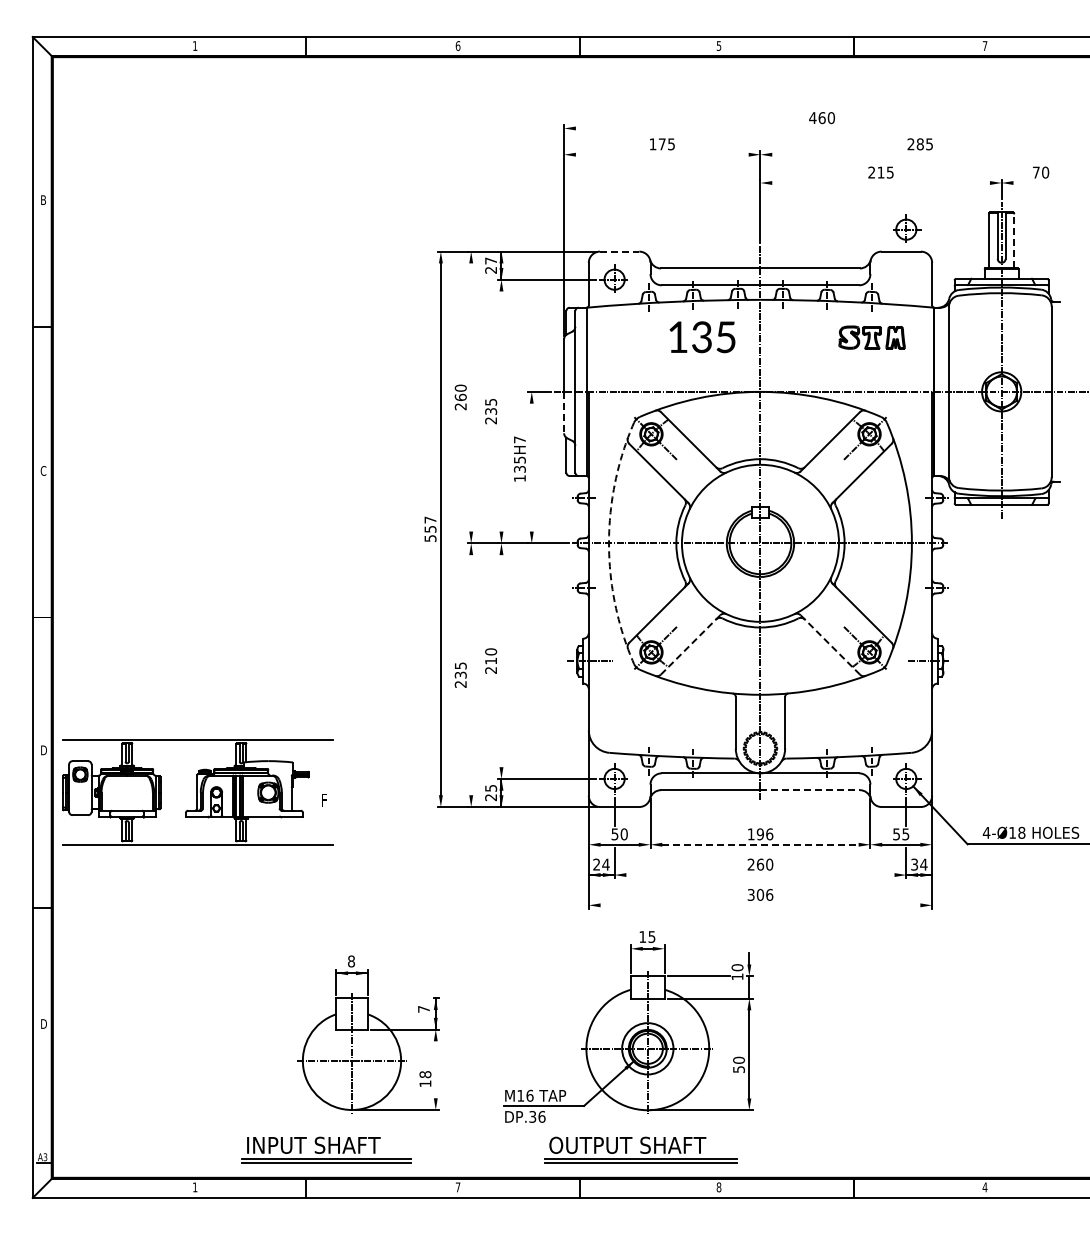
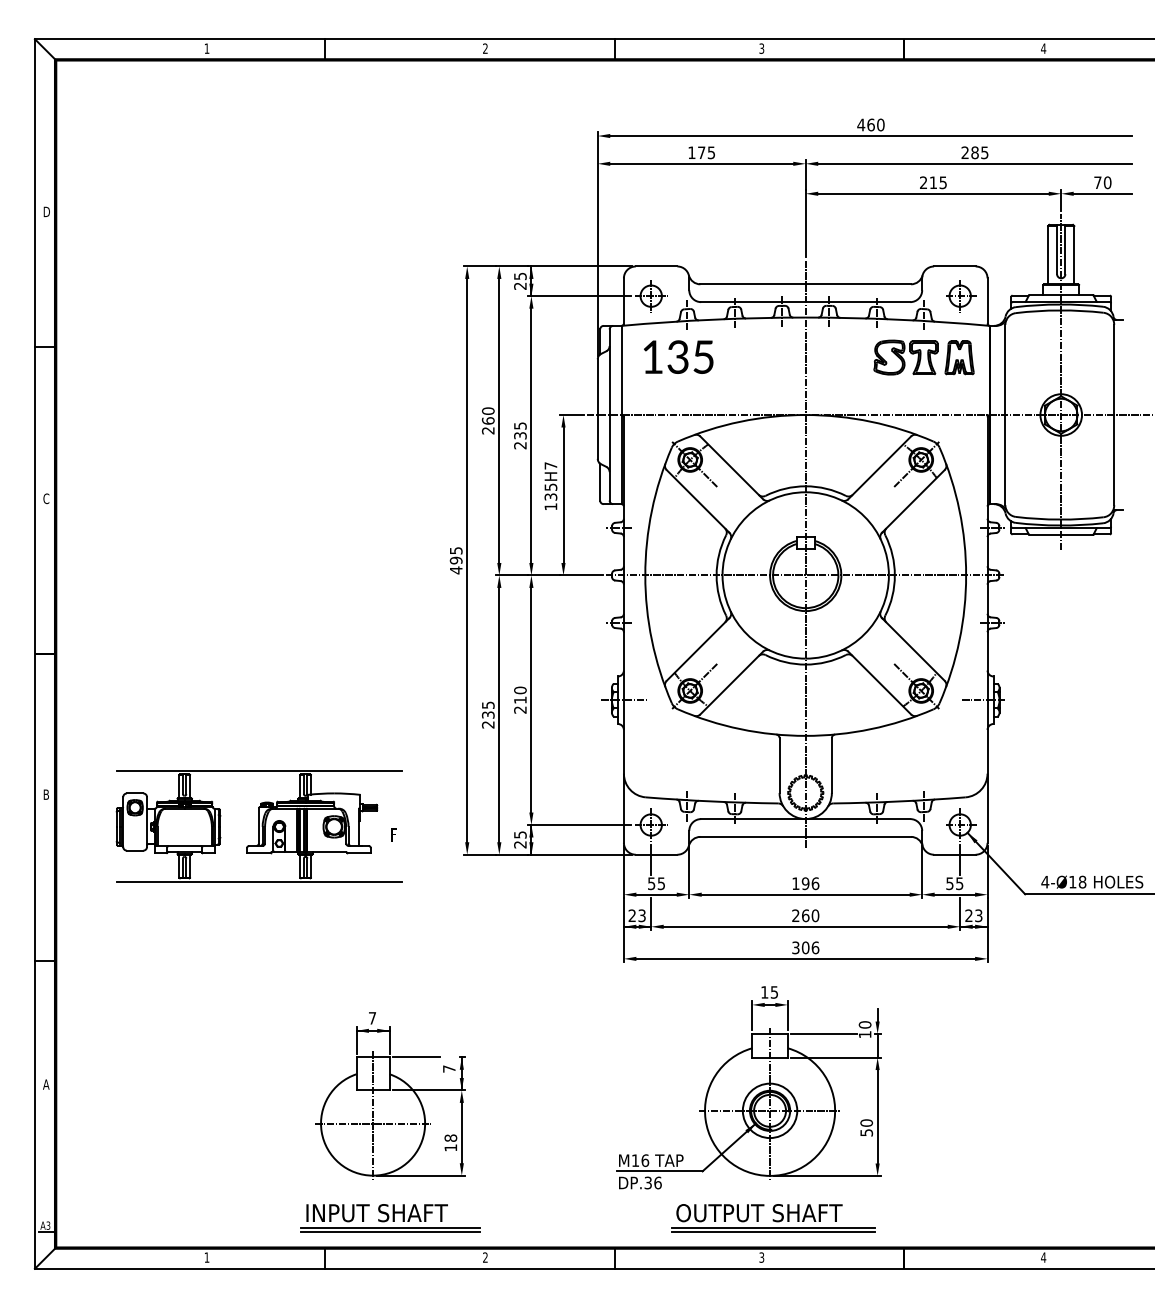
text: (457, 45) -> (484, 48), 6 -> 2
text: (719, 45) -> (762, 48), 5 -> 3
text: (984, 45) -> (1043, 48), 7 -> 4
line: (821, 128) -> (870, 136), added
line: (661, 154) -> (700, 163), added
line: (920, 154) -> (975, 163), added
line: (880, 183) -> (932, 194), added
line: (1040, 183) -> (1102, 194), added
text: (44, 199) -> (47, 211), B -> D
part: (907, 228) -> (961, 294), moved
line: (1014, 240) -> (1074, 254), dashed -> solid
line: (619, 251) -> (656, 266), dashed -> solid
text: (491, 260) -> (520, 275), 27 -> 25
text: (702, 337) -> (678, 357), moved
part: (871, 337) -> (923, 357), size x1.43
line: (471, 397) -> (499, 420), added
line: (501, 411) -> (531, 435), added
line: (564, 412) -> (598, 436), dashed -> solid
line: (531, 467) -> (563, 495), added
text: (430, 529) -> (456, 560), 557 -> 495
arc: (609, 543) -> (645, 575), dashed -> solid
line: (690, 644) -> (731, 682), dashed -> solid
line: (830, 644) -> (879, 682), dashed -> solid
line: (501, 661) -> (531, 700), added
line: (471, 675) -> (499, 715), added
text: (44, 750) -> (47, 794), D -> B
line: (810, 790) -> (858, 837), dashed -> solid
part: (197, 792) -> (259, 826), moved
text: (623, 834) -> (660, 883), 50 -> 55
line: (760, 844) -> (805, 894), dashed -> solid
text: (605, 864) -> (641, 915), 24 -> 23
text: (919, 864) -> (974, 915), 34 -> 23
line: (760, 875) -> (805, 927), added
line: (760, 905) -> (805, 959), added
text: (351, 961) -> (372, 1018), 8 -> 7
line: (392, 998) -> (415, 1057), added
text: (43, 1023) -> (46, 1084), D -> A
part: (628, 1026) -> (749, 1087), moved
line: (435, 1069) -> (461, 1132), added
part: (326, 1149) -> (390, 1217), moved
part: (640, 1149) -> (772, 1217), moved
text: (457, 1187) -> (484, 1257), 7 -> 2
text: (718, 1187) -> (761, 1257), 8 -> 3

